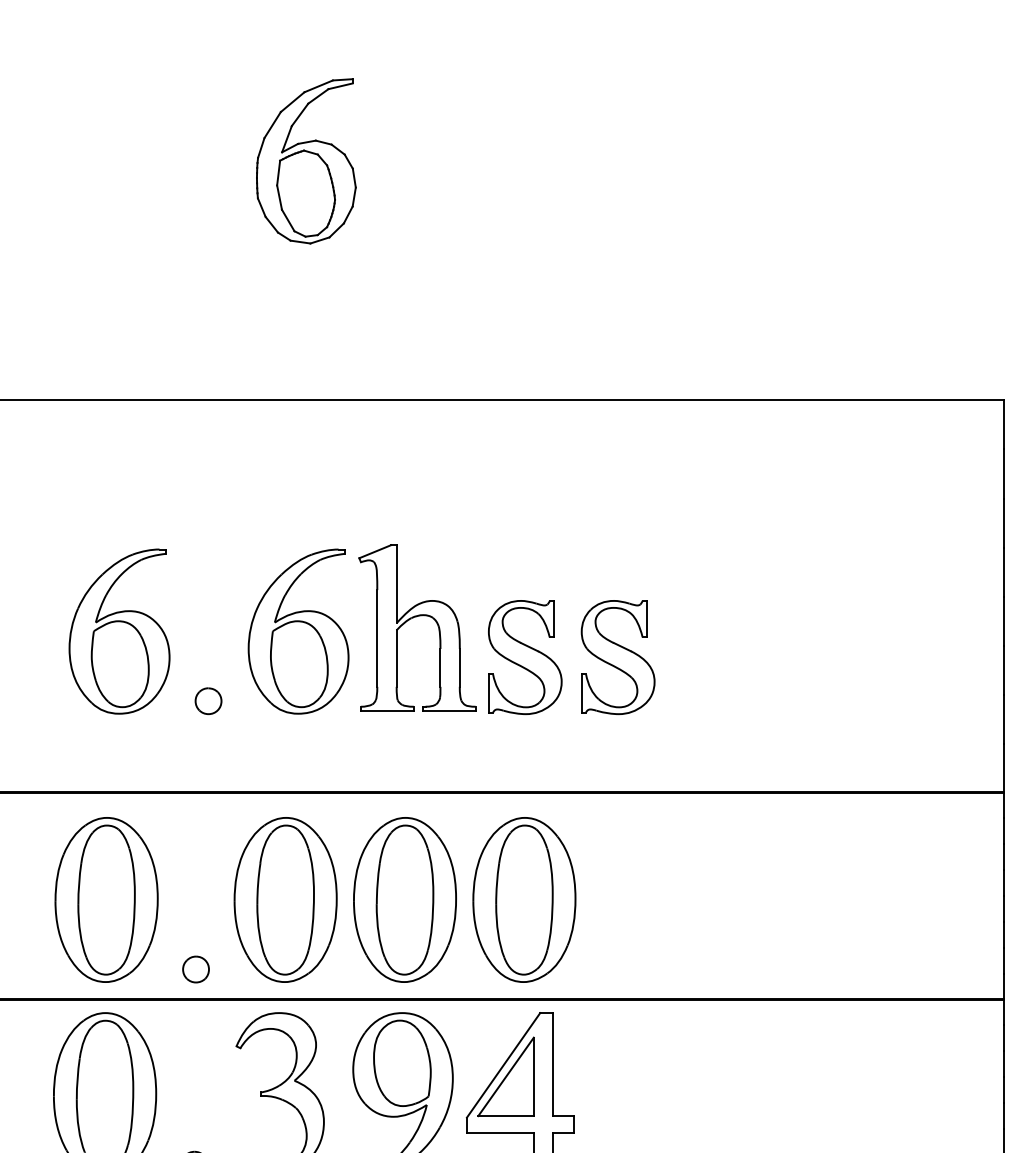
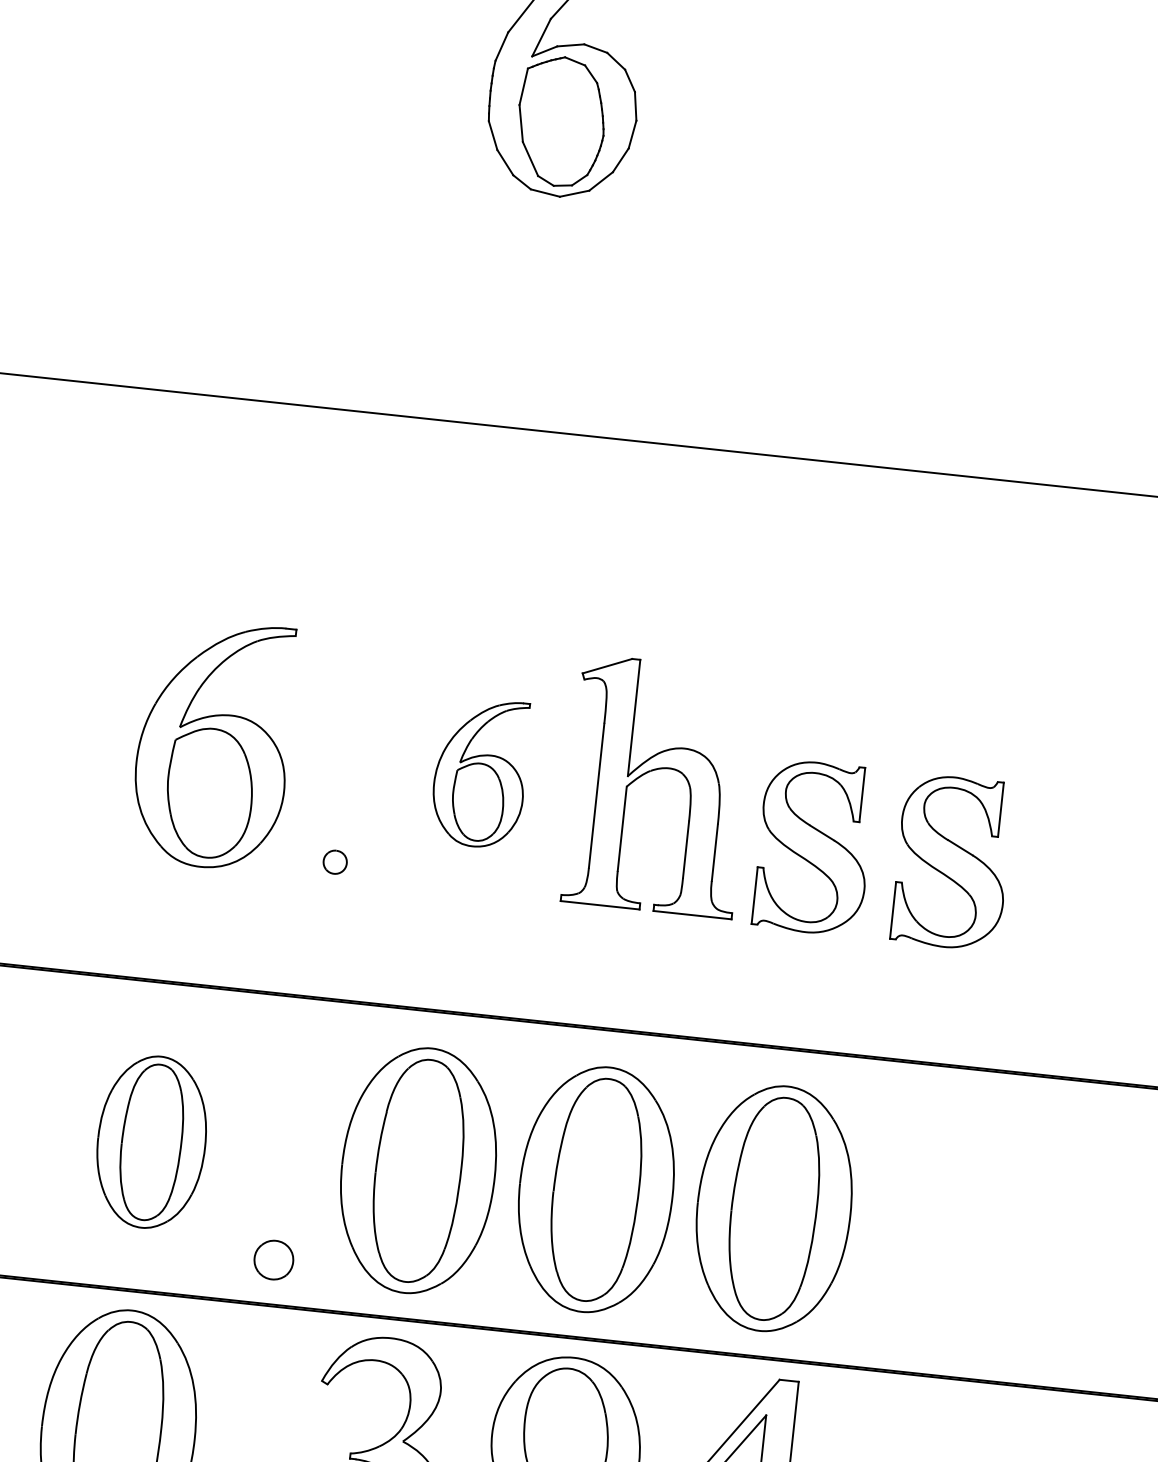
part: (298, 631) -> (480, 772), size x0.6
part: (208, 700) -> (335, 861), size x0.6
part: (106, 899) -> (151, 1141), size x0.7

